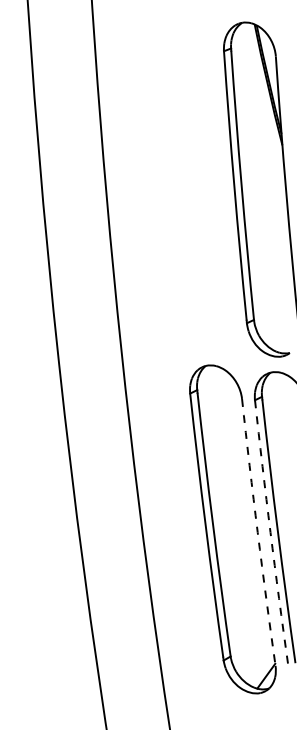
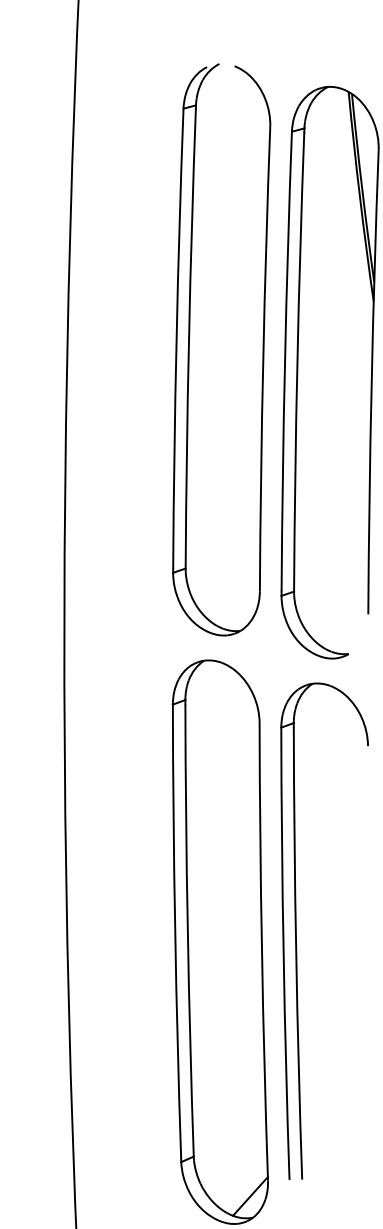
part: (178, 183) -> (191, 347), added
arc: (257, 532) -> (261, 951), dashed -> solid
arc: (270, 532) -> (283, 954), dashed -> solid

